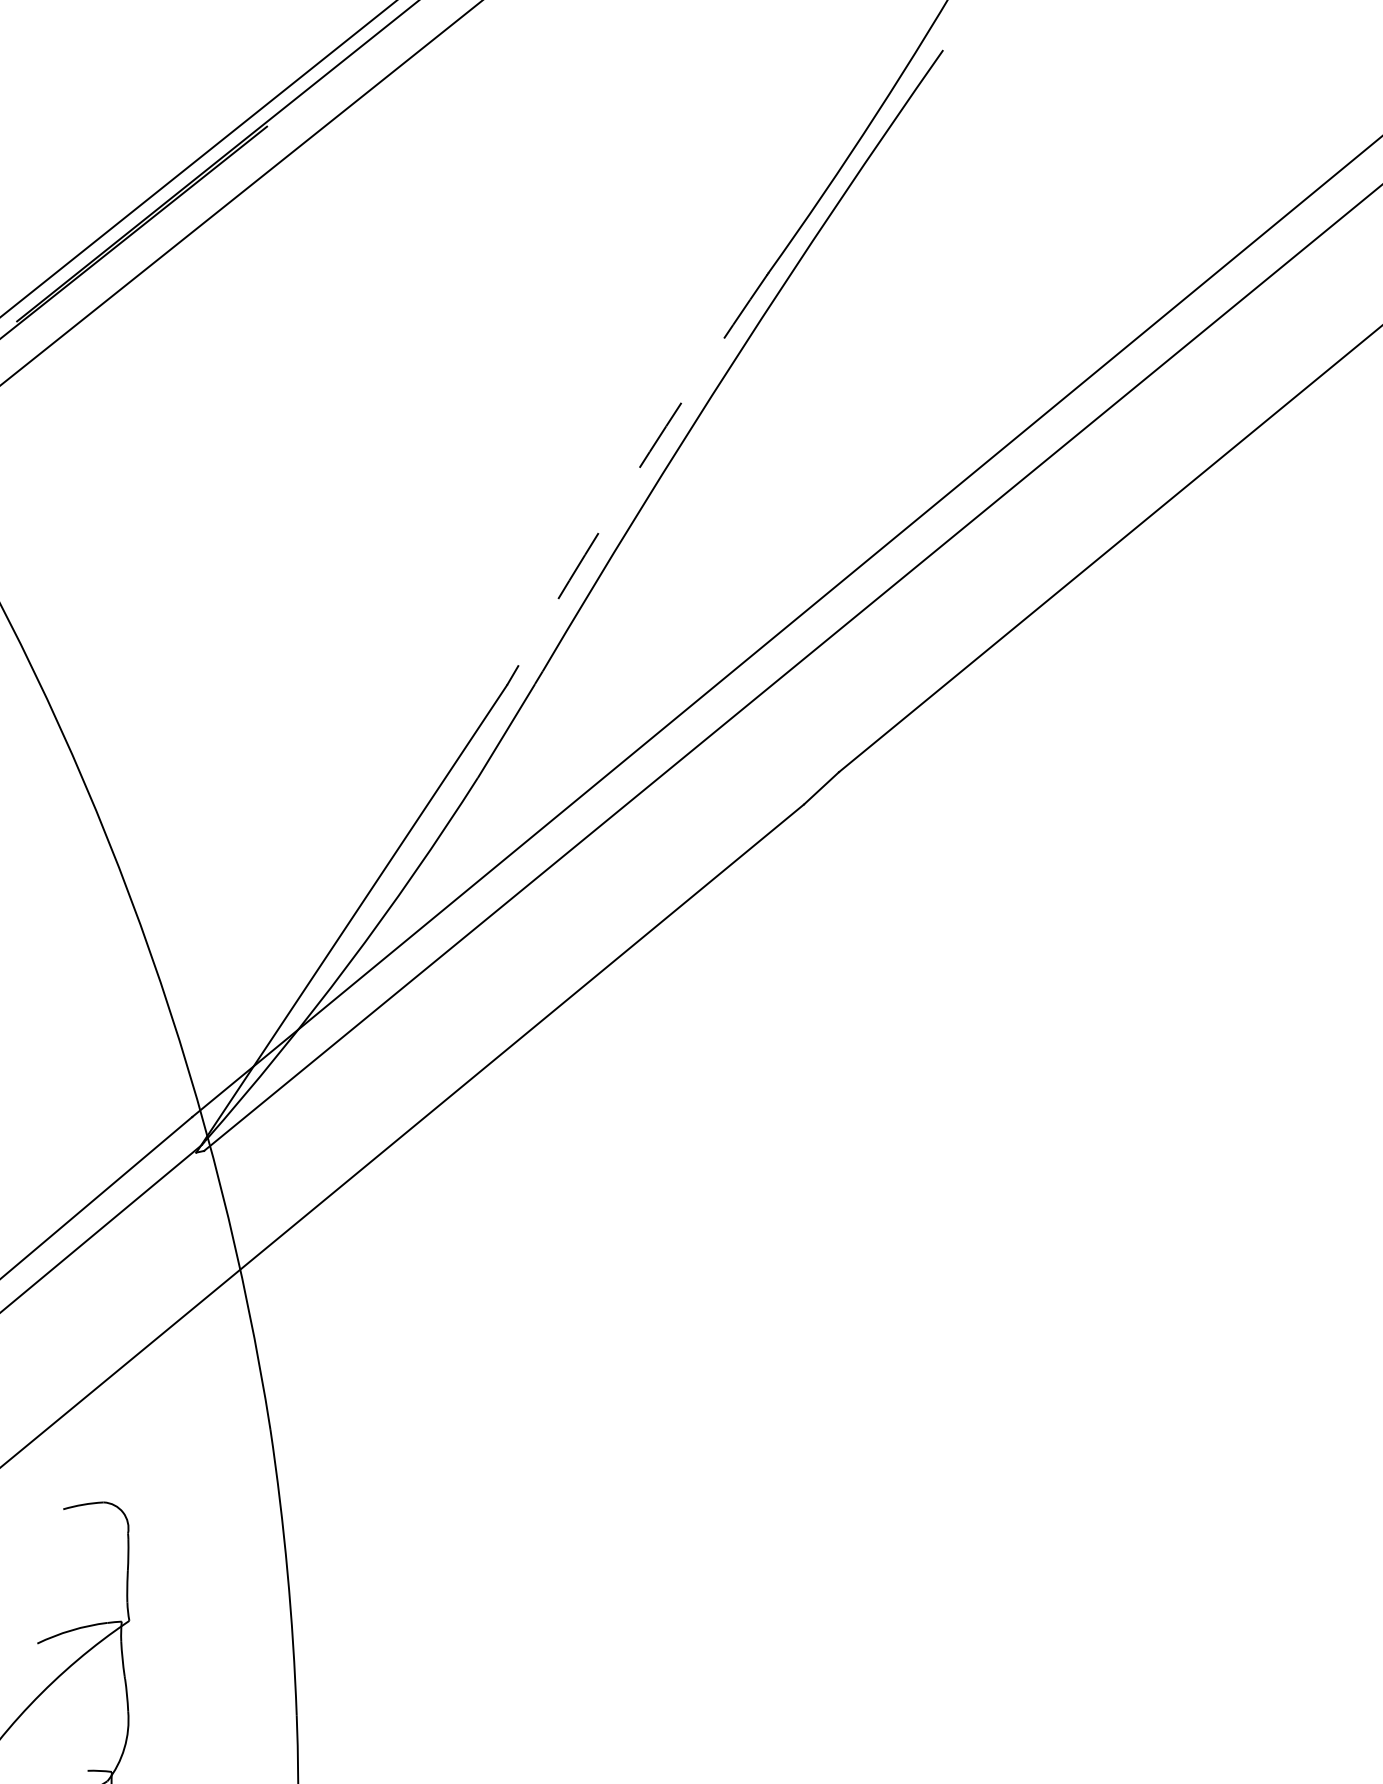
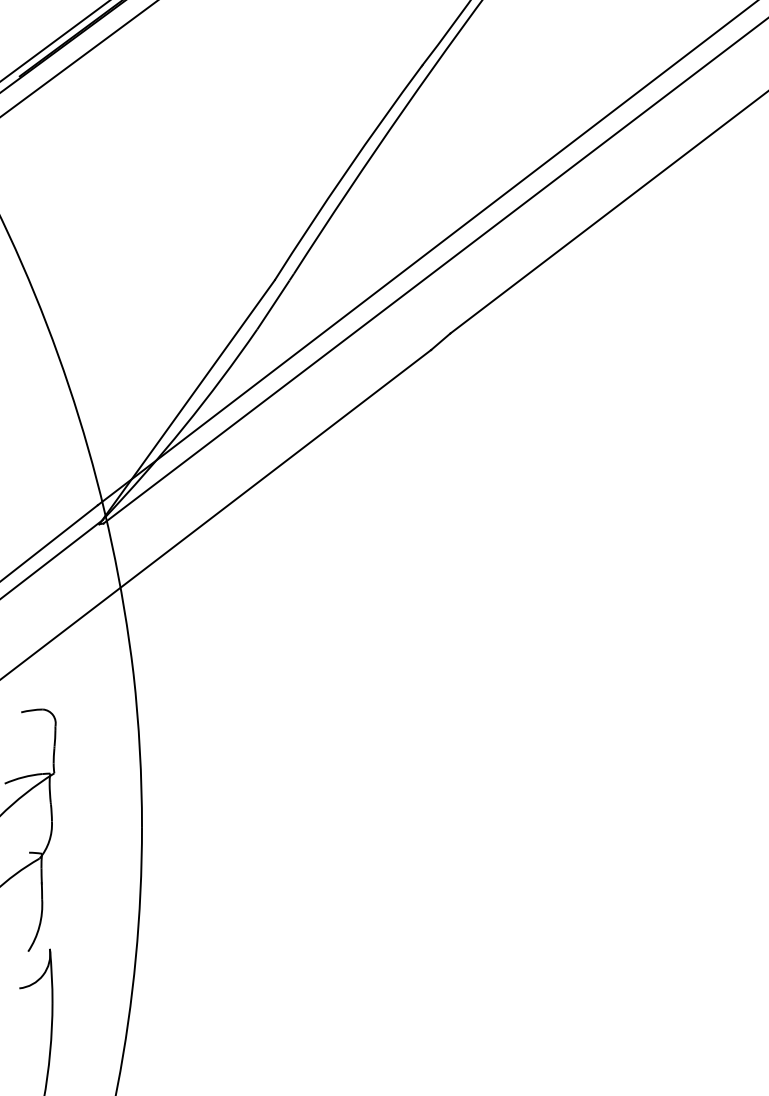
arc: (633, 476) -> (346, 171), dashed -> solid

